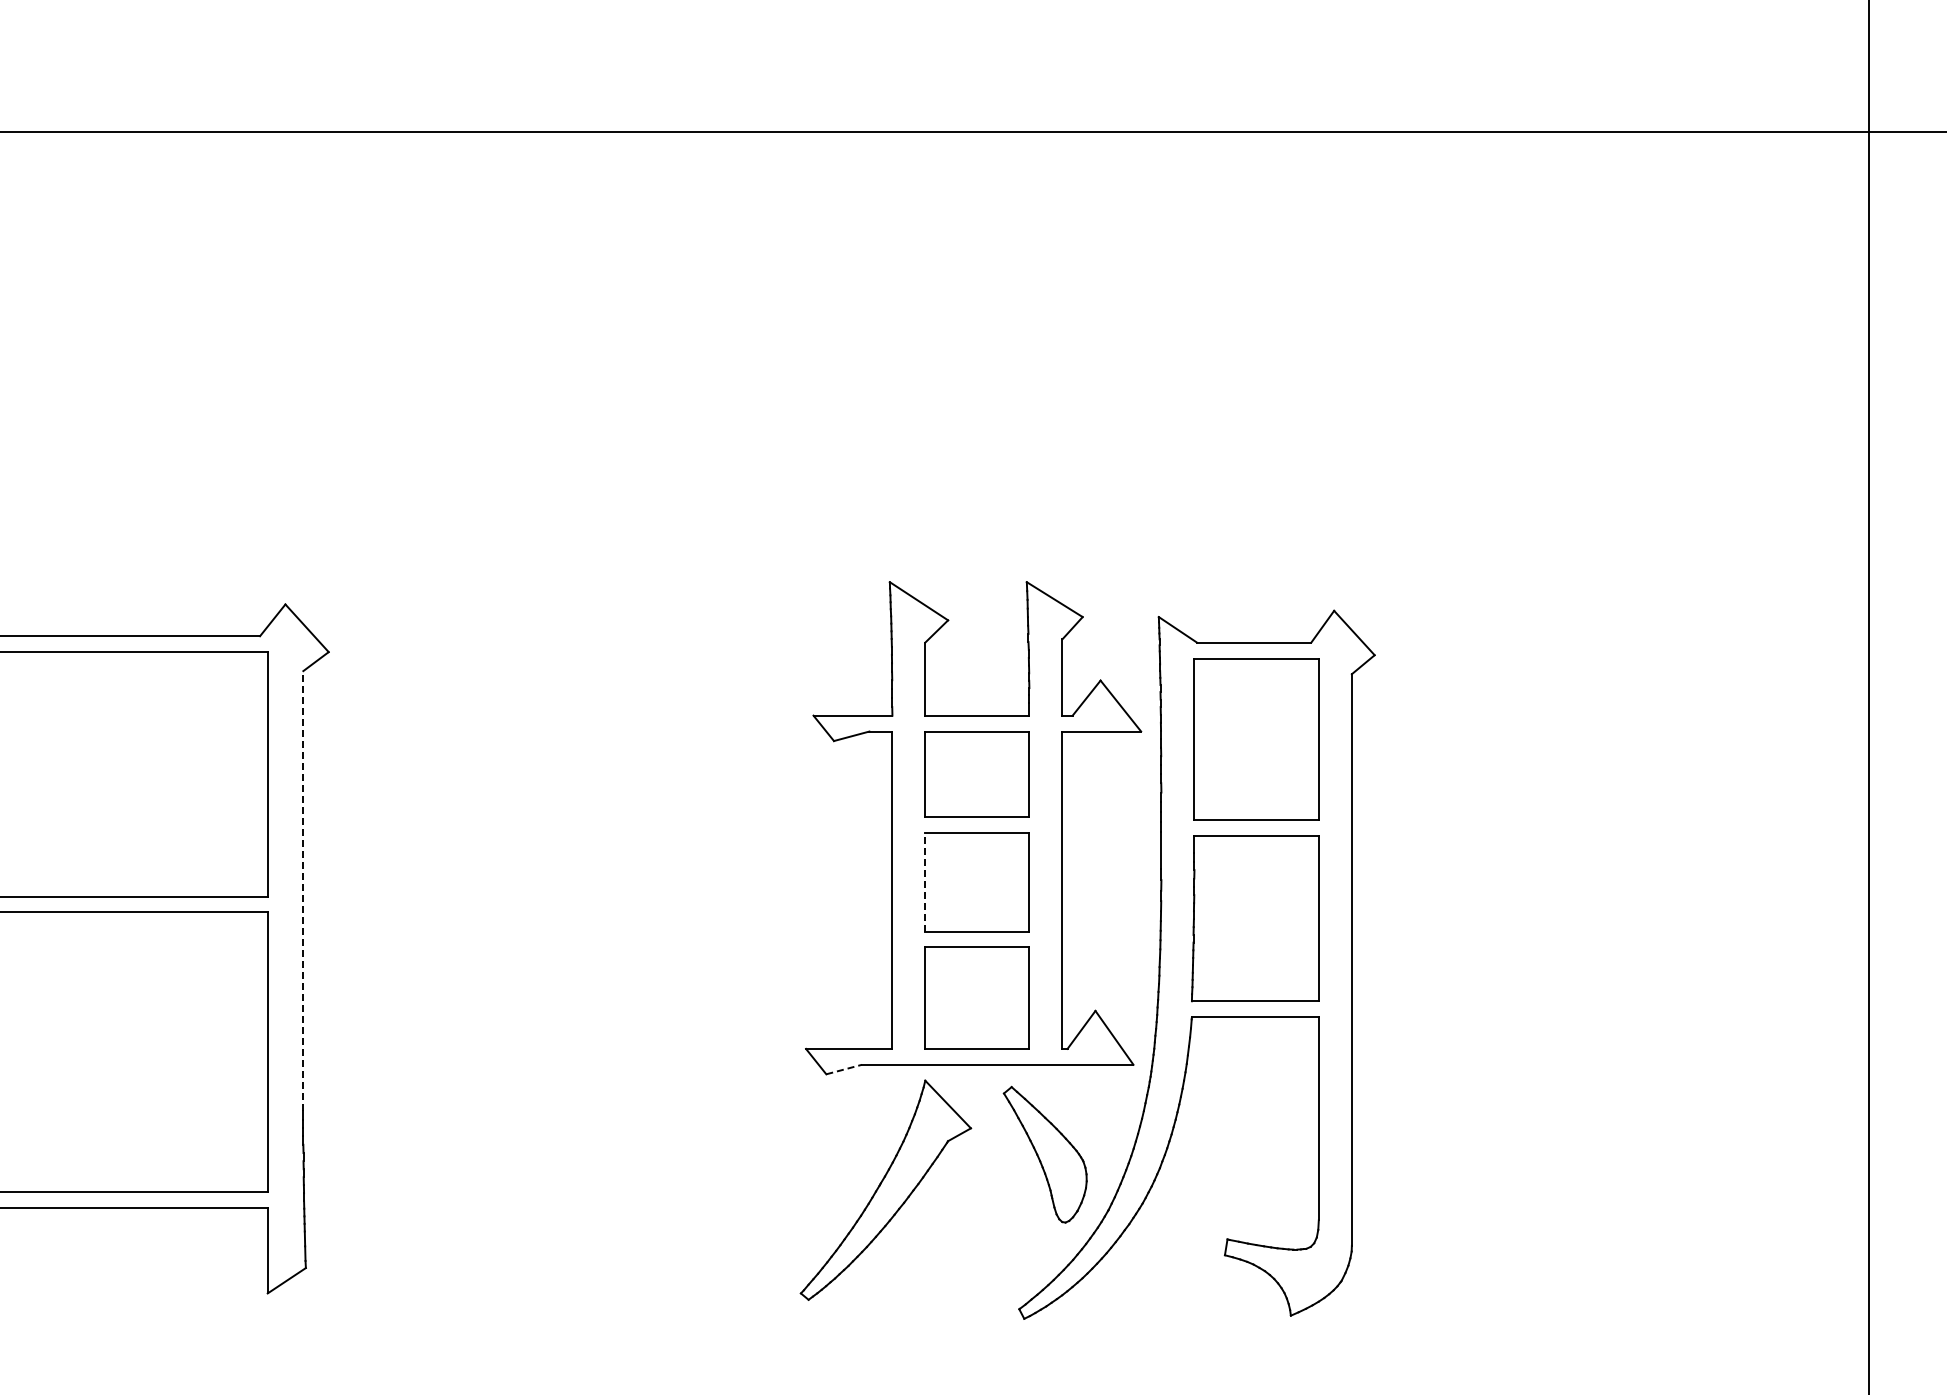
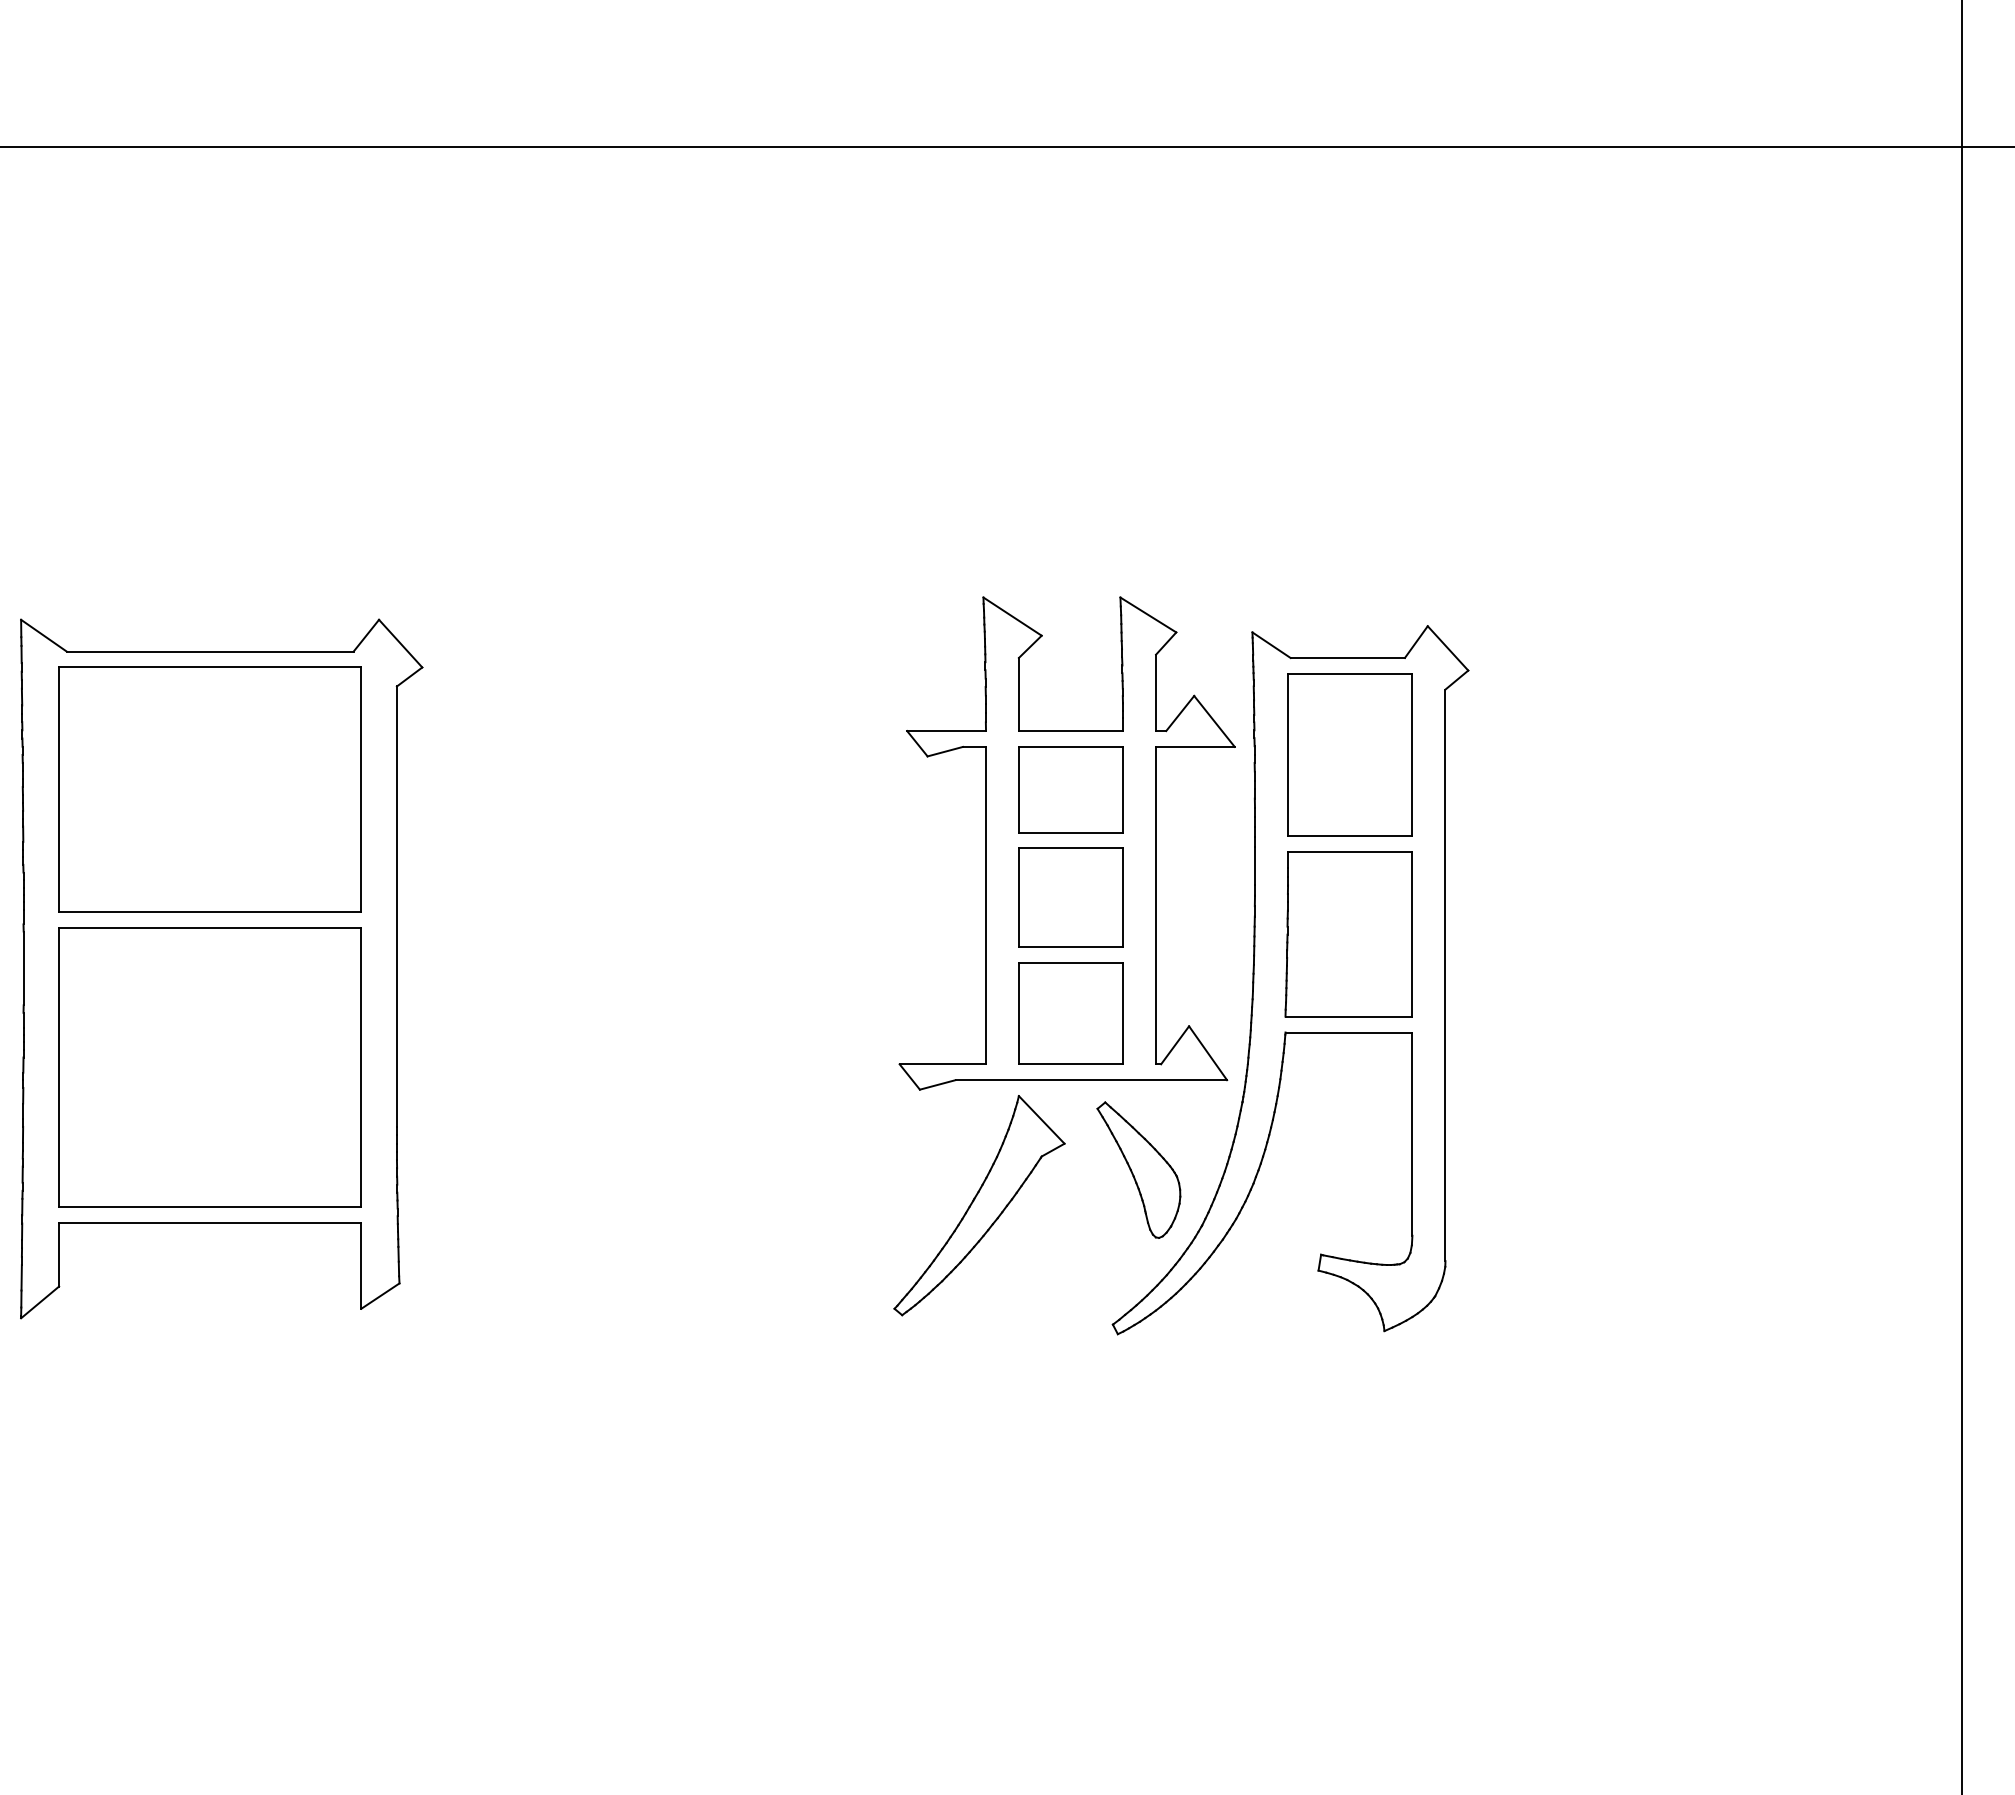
line: (924, 882) -> (1018, 897), dashed -> solid
line: (302, 891) -> (396, 906), dashed -> solid
line: (844, 1069) -> (938, 1084), dashed -> solid

